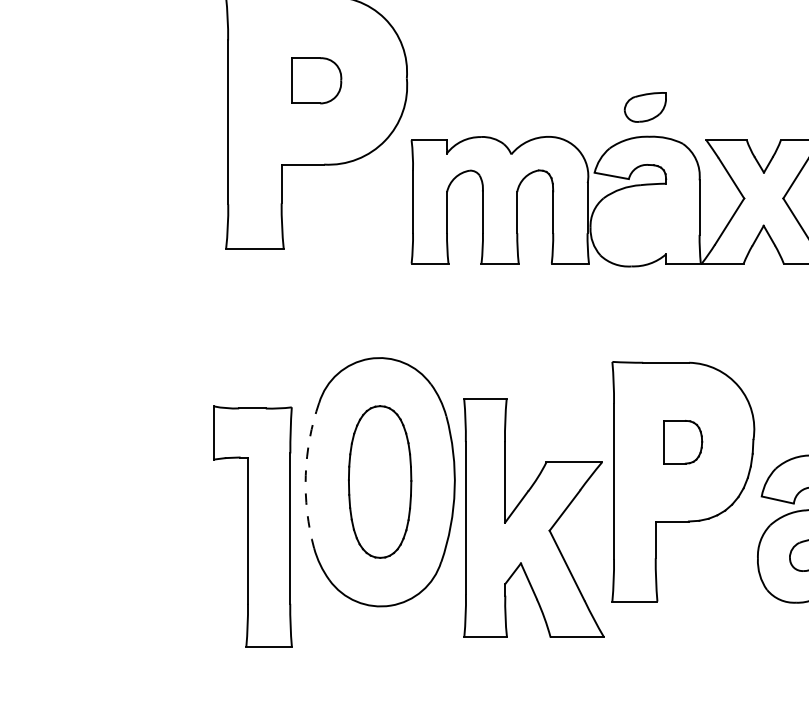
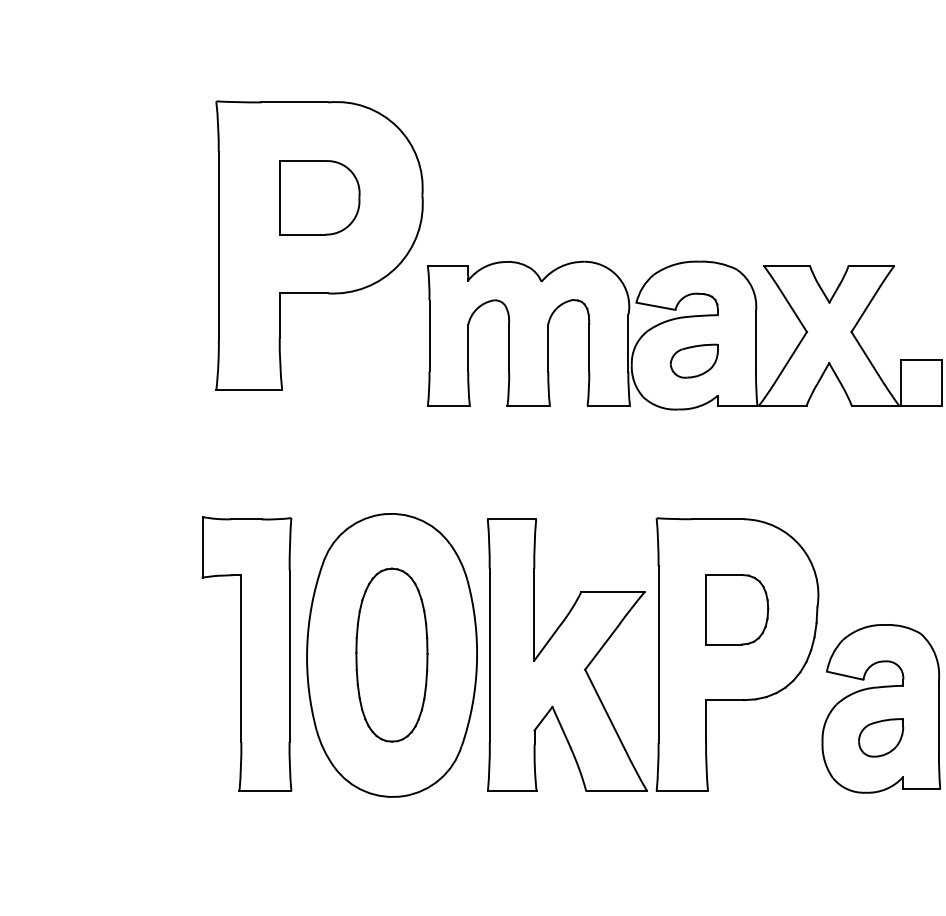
part: (316, 80) -> (319, 197), size x1.43
part: (644, 106) -> (693, 360), moved
part: (683, 441) -> (737, 609), size x1.43
arc: (306, 475) -> (307, 647), dashed -> solid
part: (534, 517) -> (567, 654), moved
part: (252, 526) -> (246, 653), moved

